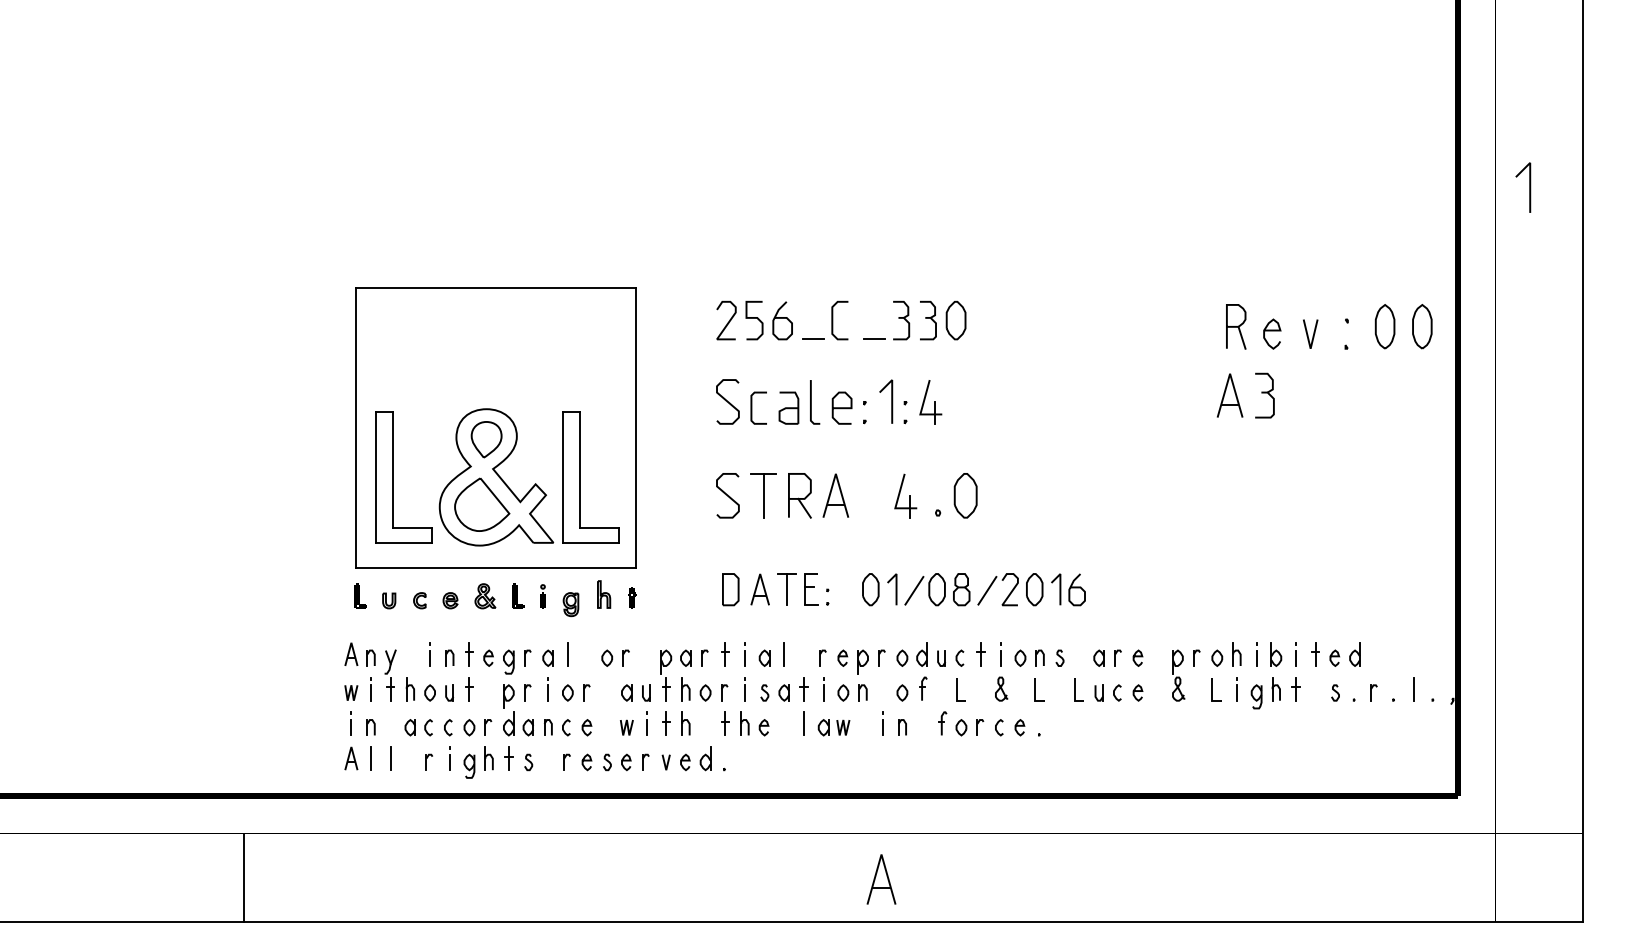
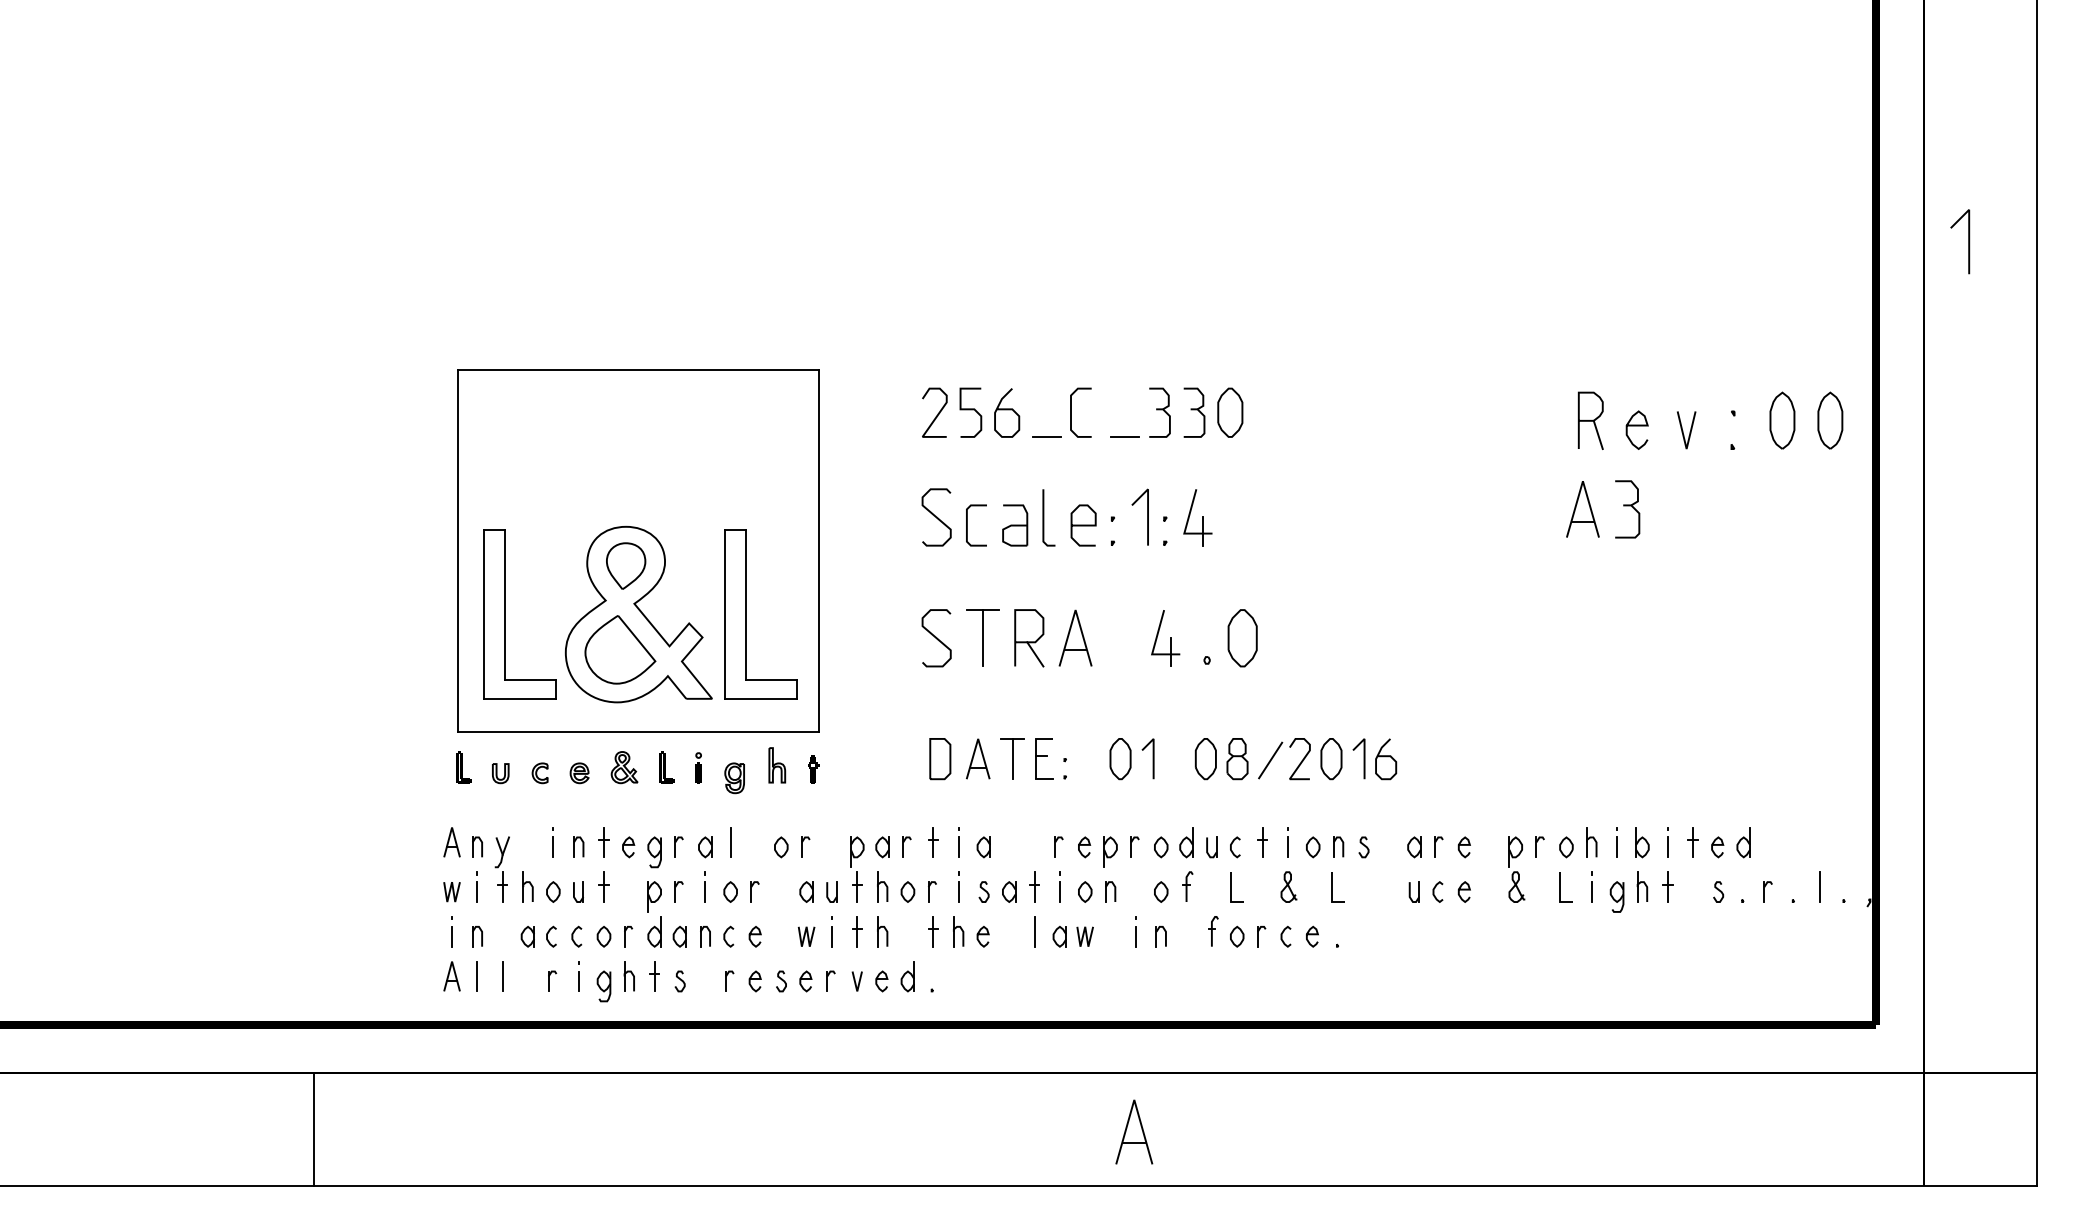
line: (914, 590) -> (1176, 760), removed
line: (784, 654) -> (1009, 842), removed
line: (1075, 689) -> (1383, 887), removed

